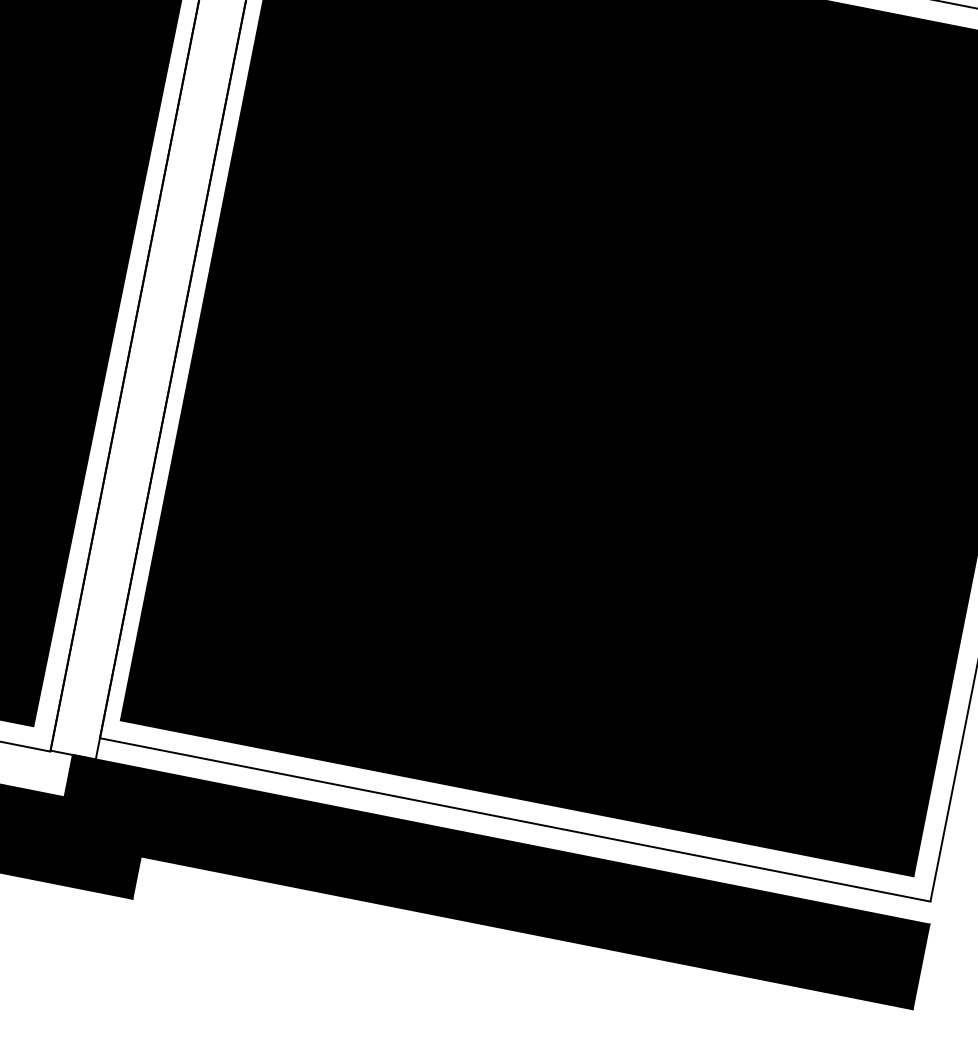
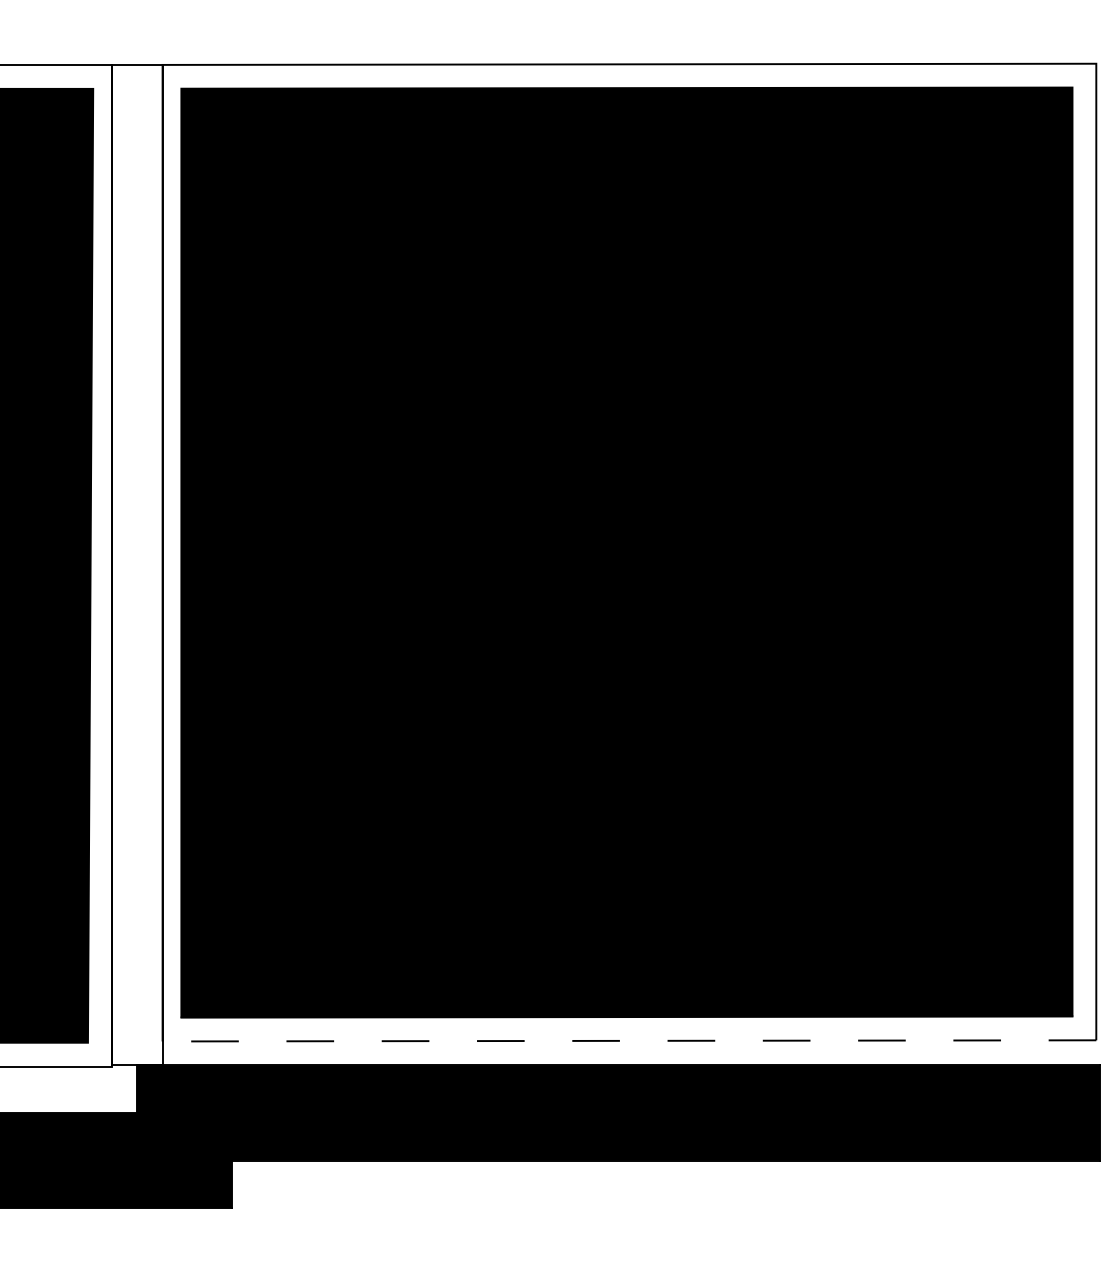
line: (515, 819) -> (629, 1040), solid -> dashed

